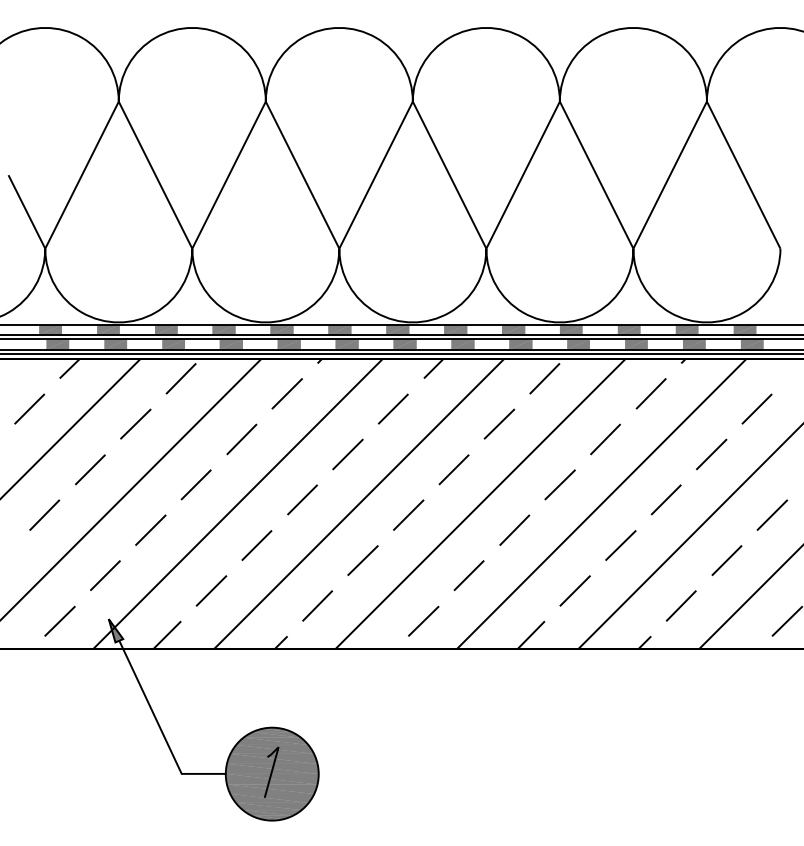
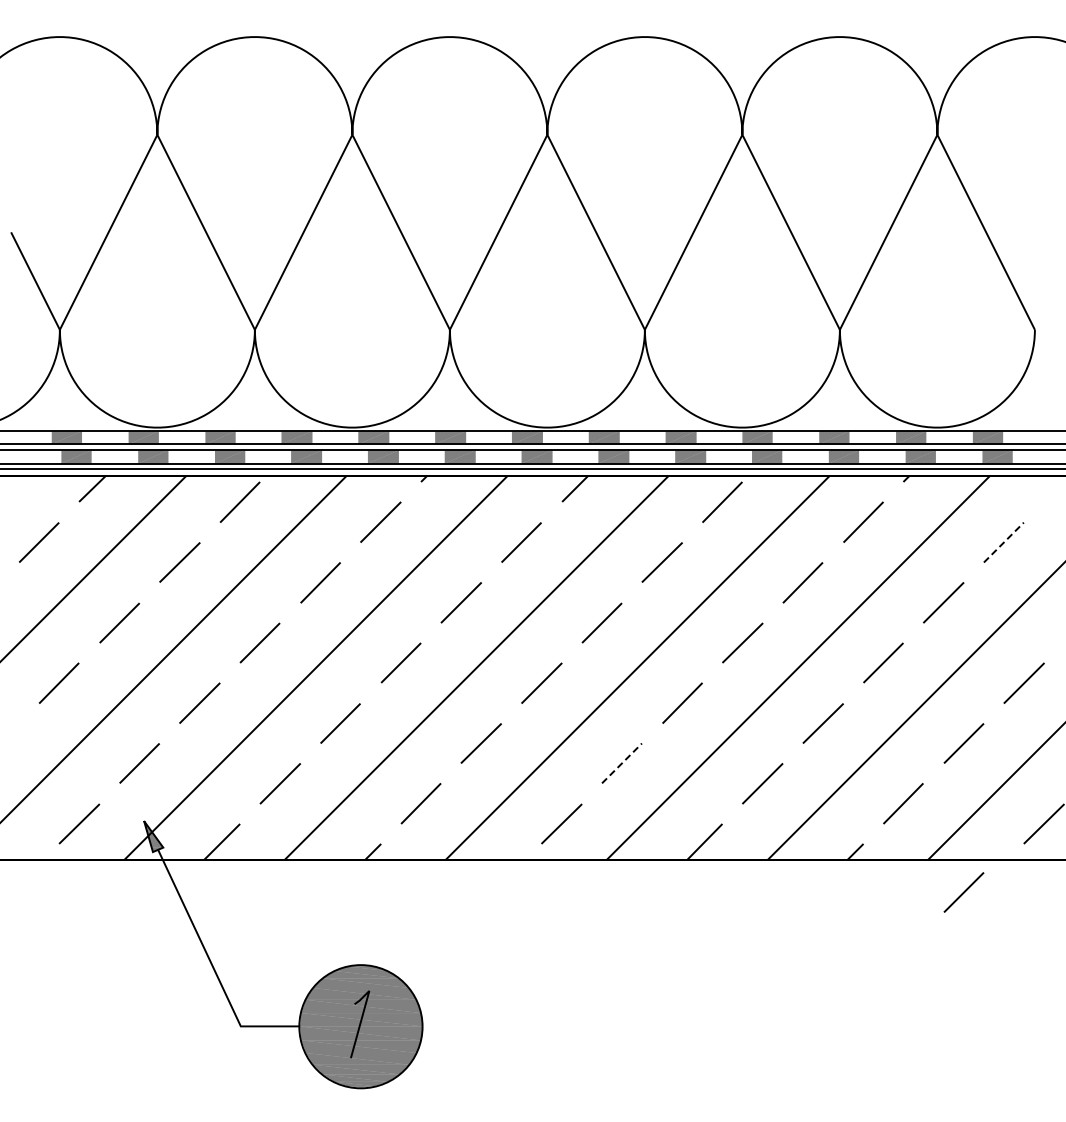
line: (757, 409) -> (1004, 542), solid -> dashed
line: (469, 575) -> (622, 763), solid -> dashed
line: (726, 672) -> (963, 892), added

